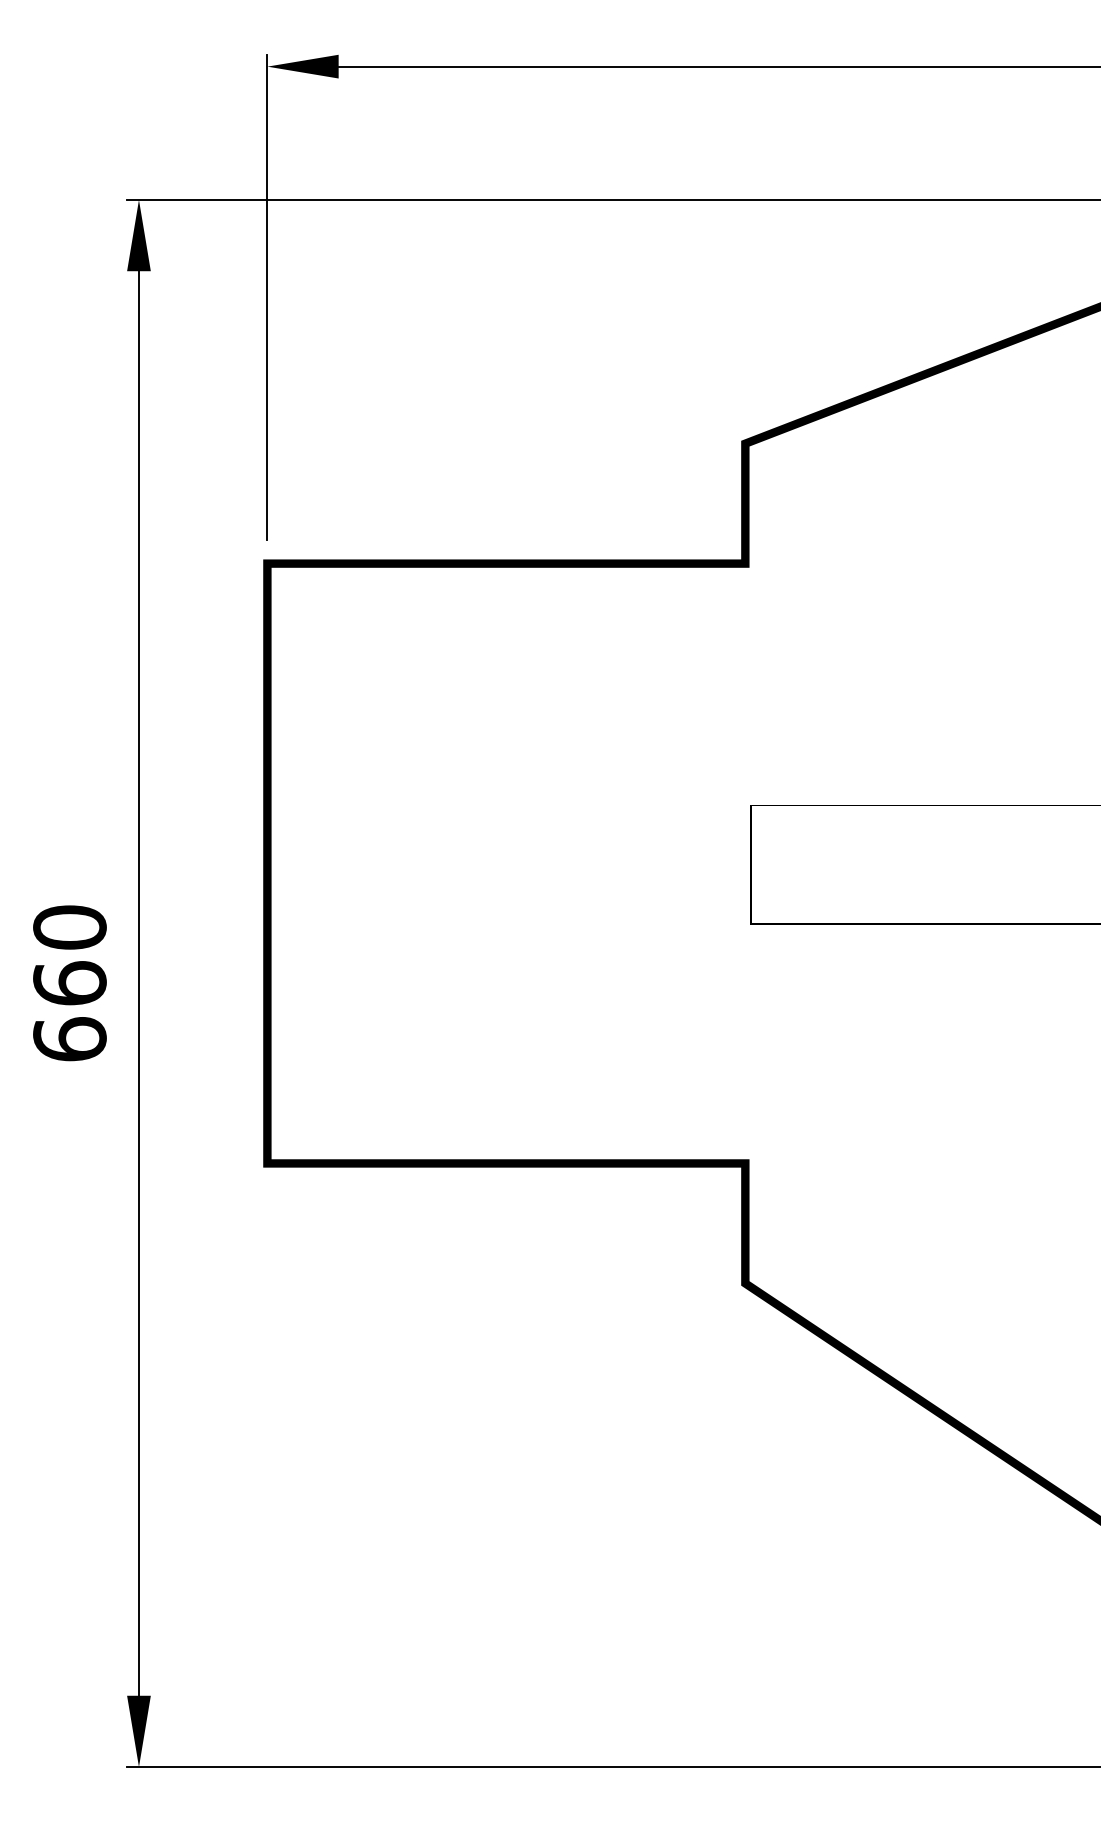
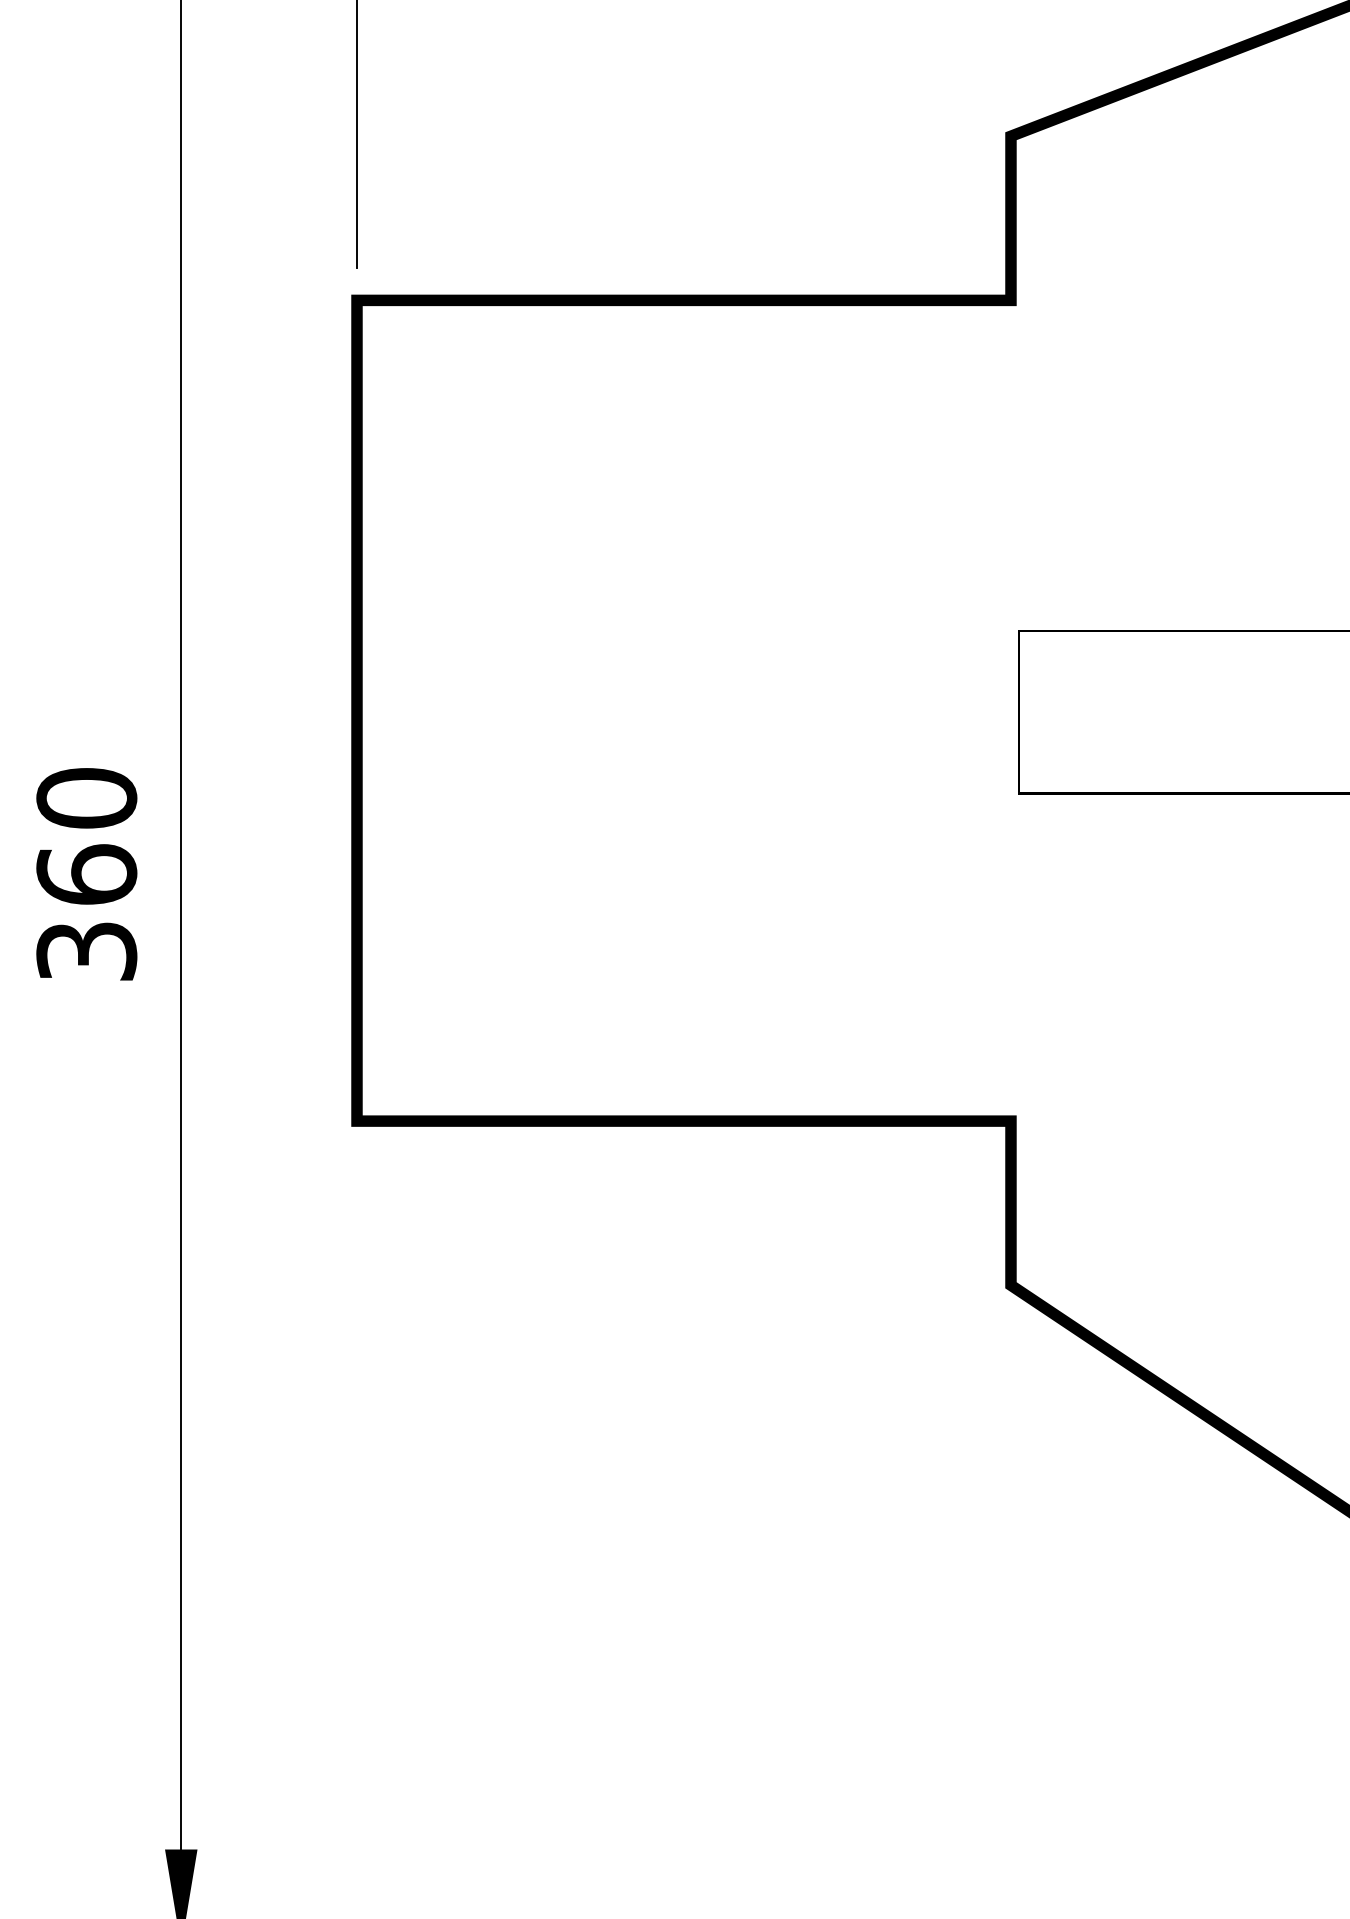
text: (69, 1039) -> (86, 951), 660 -> 360

